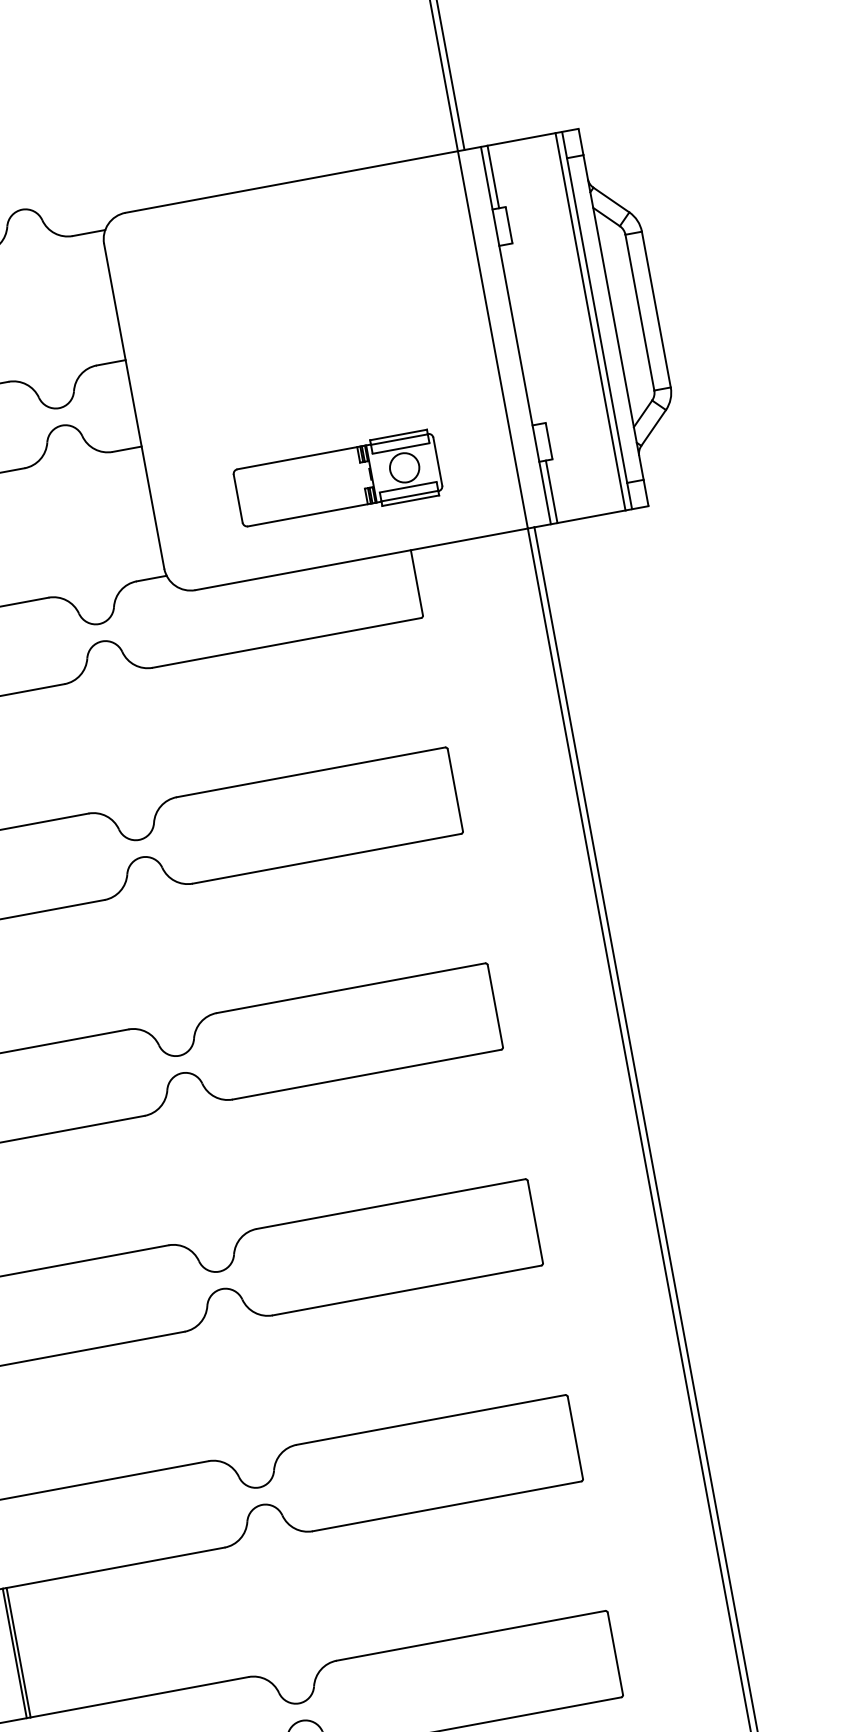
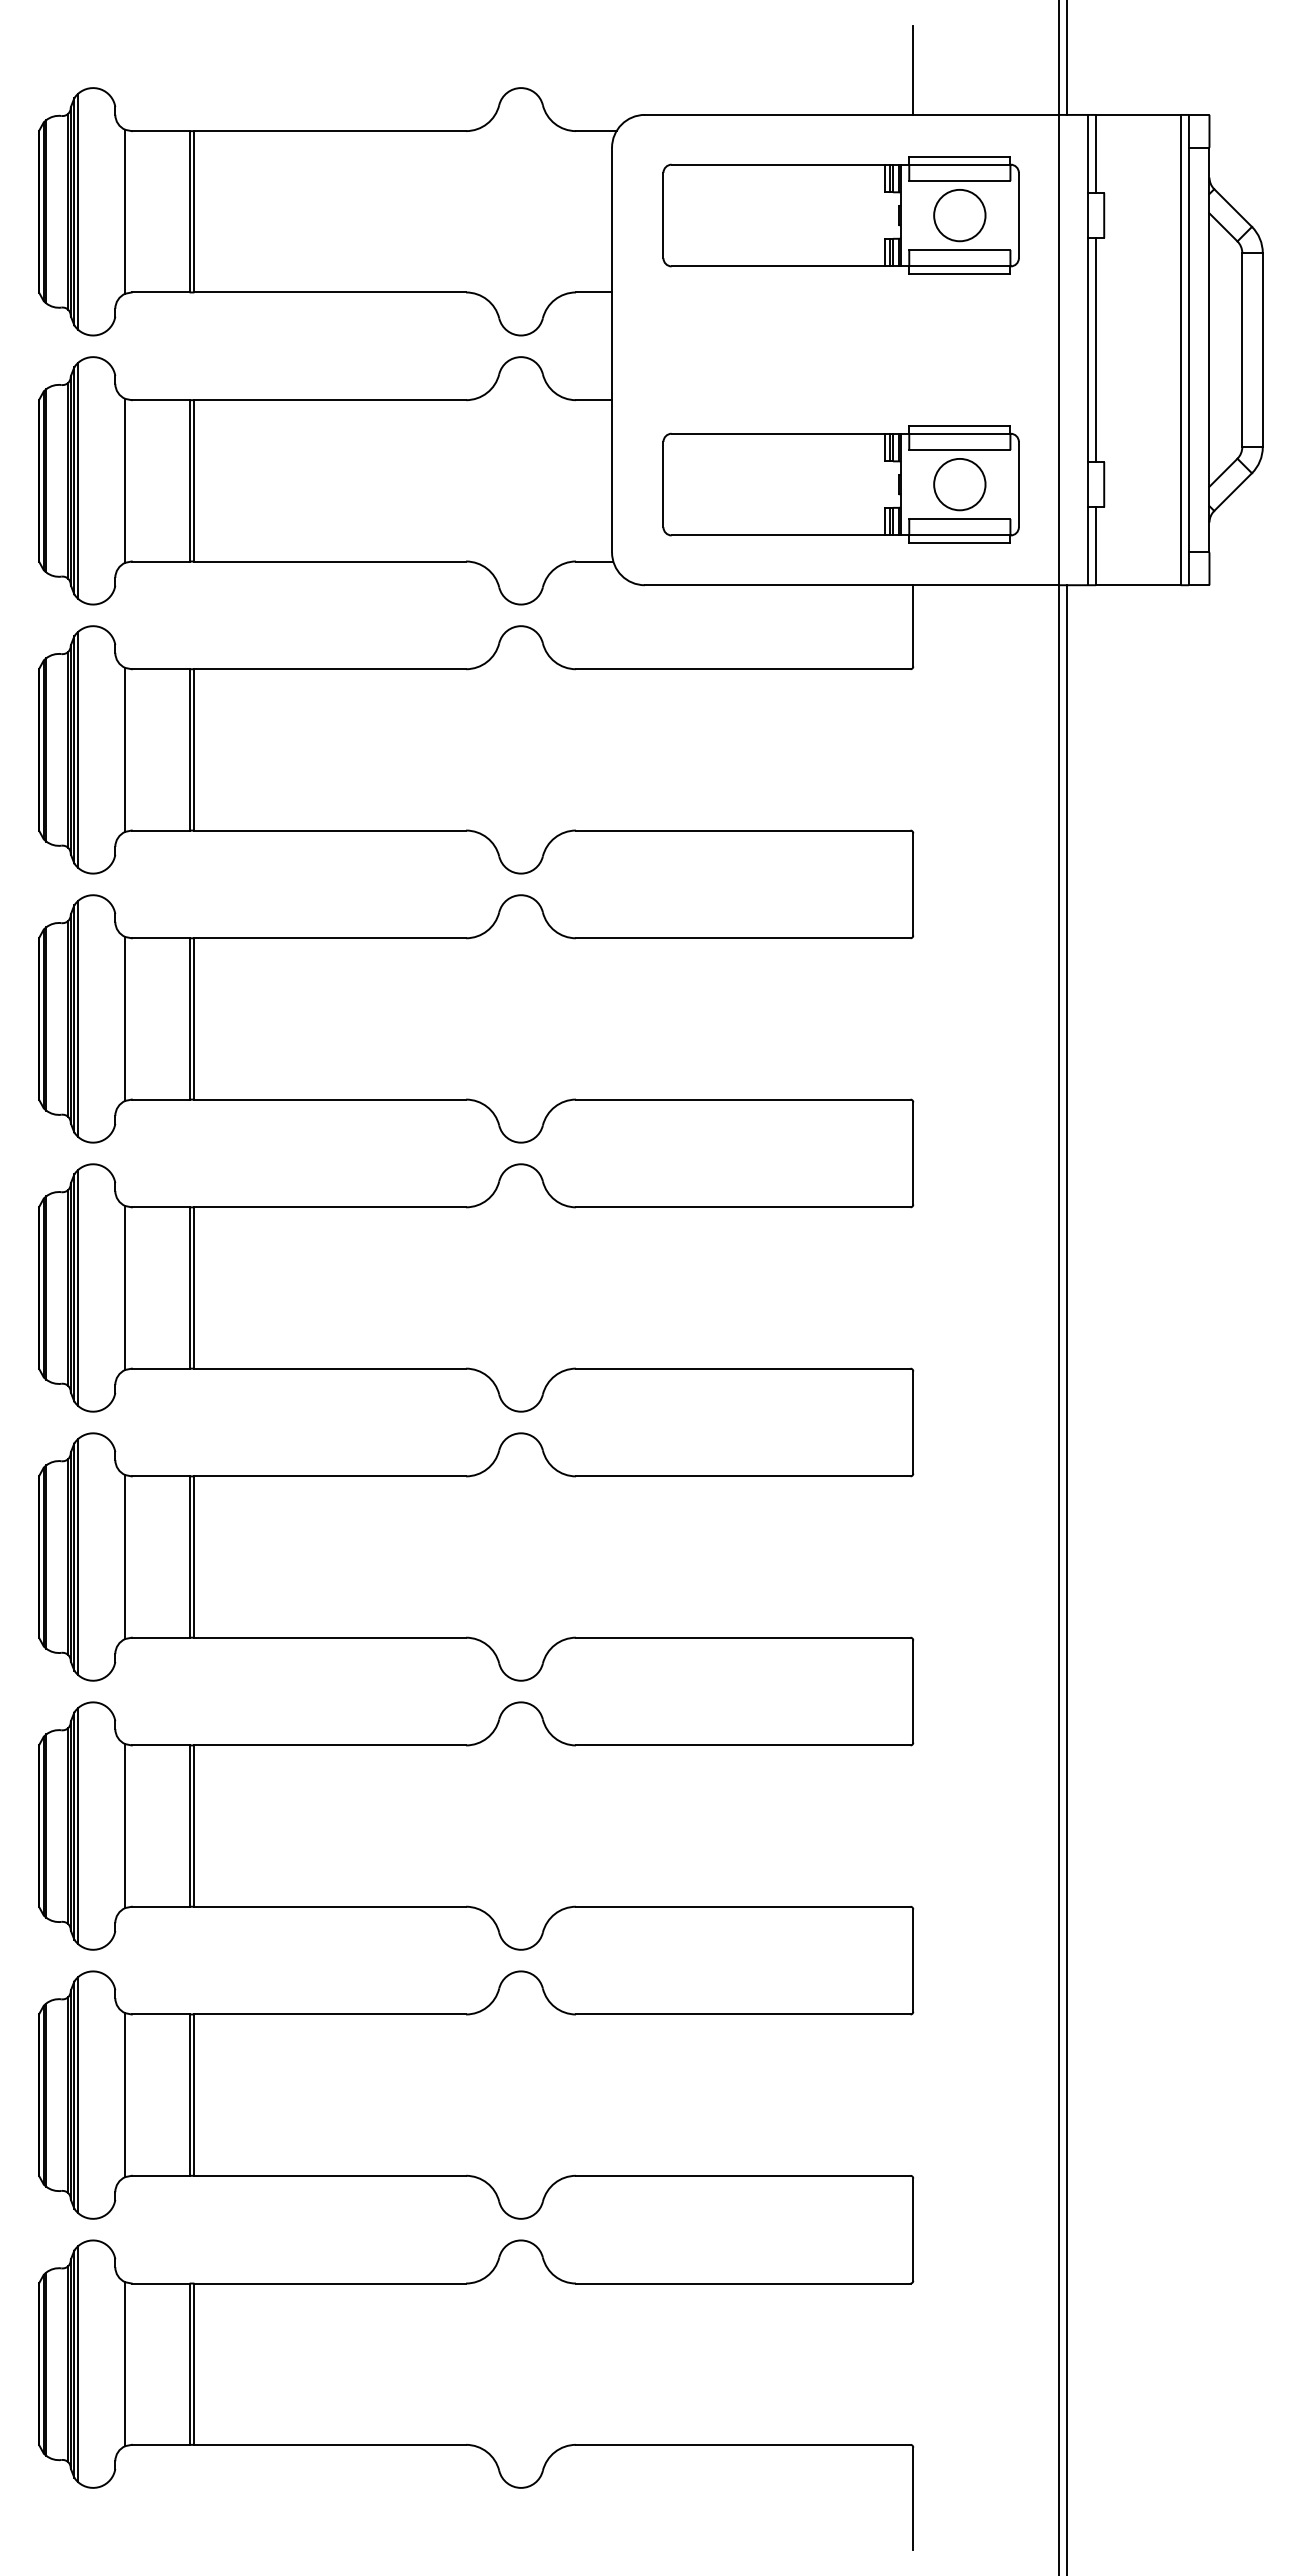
line: (334, 137) -> (913, 70), added
part: (297, 264) -> (840, 215), added
line: (522, 333) -> (1096, 349), added
part: (337, 480) -> (840, 484), size x1.43

